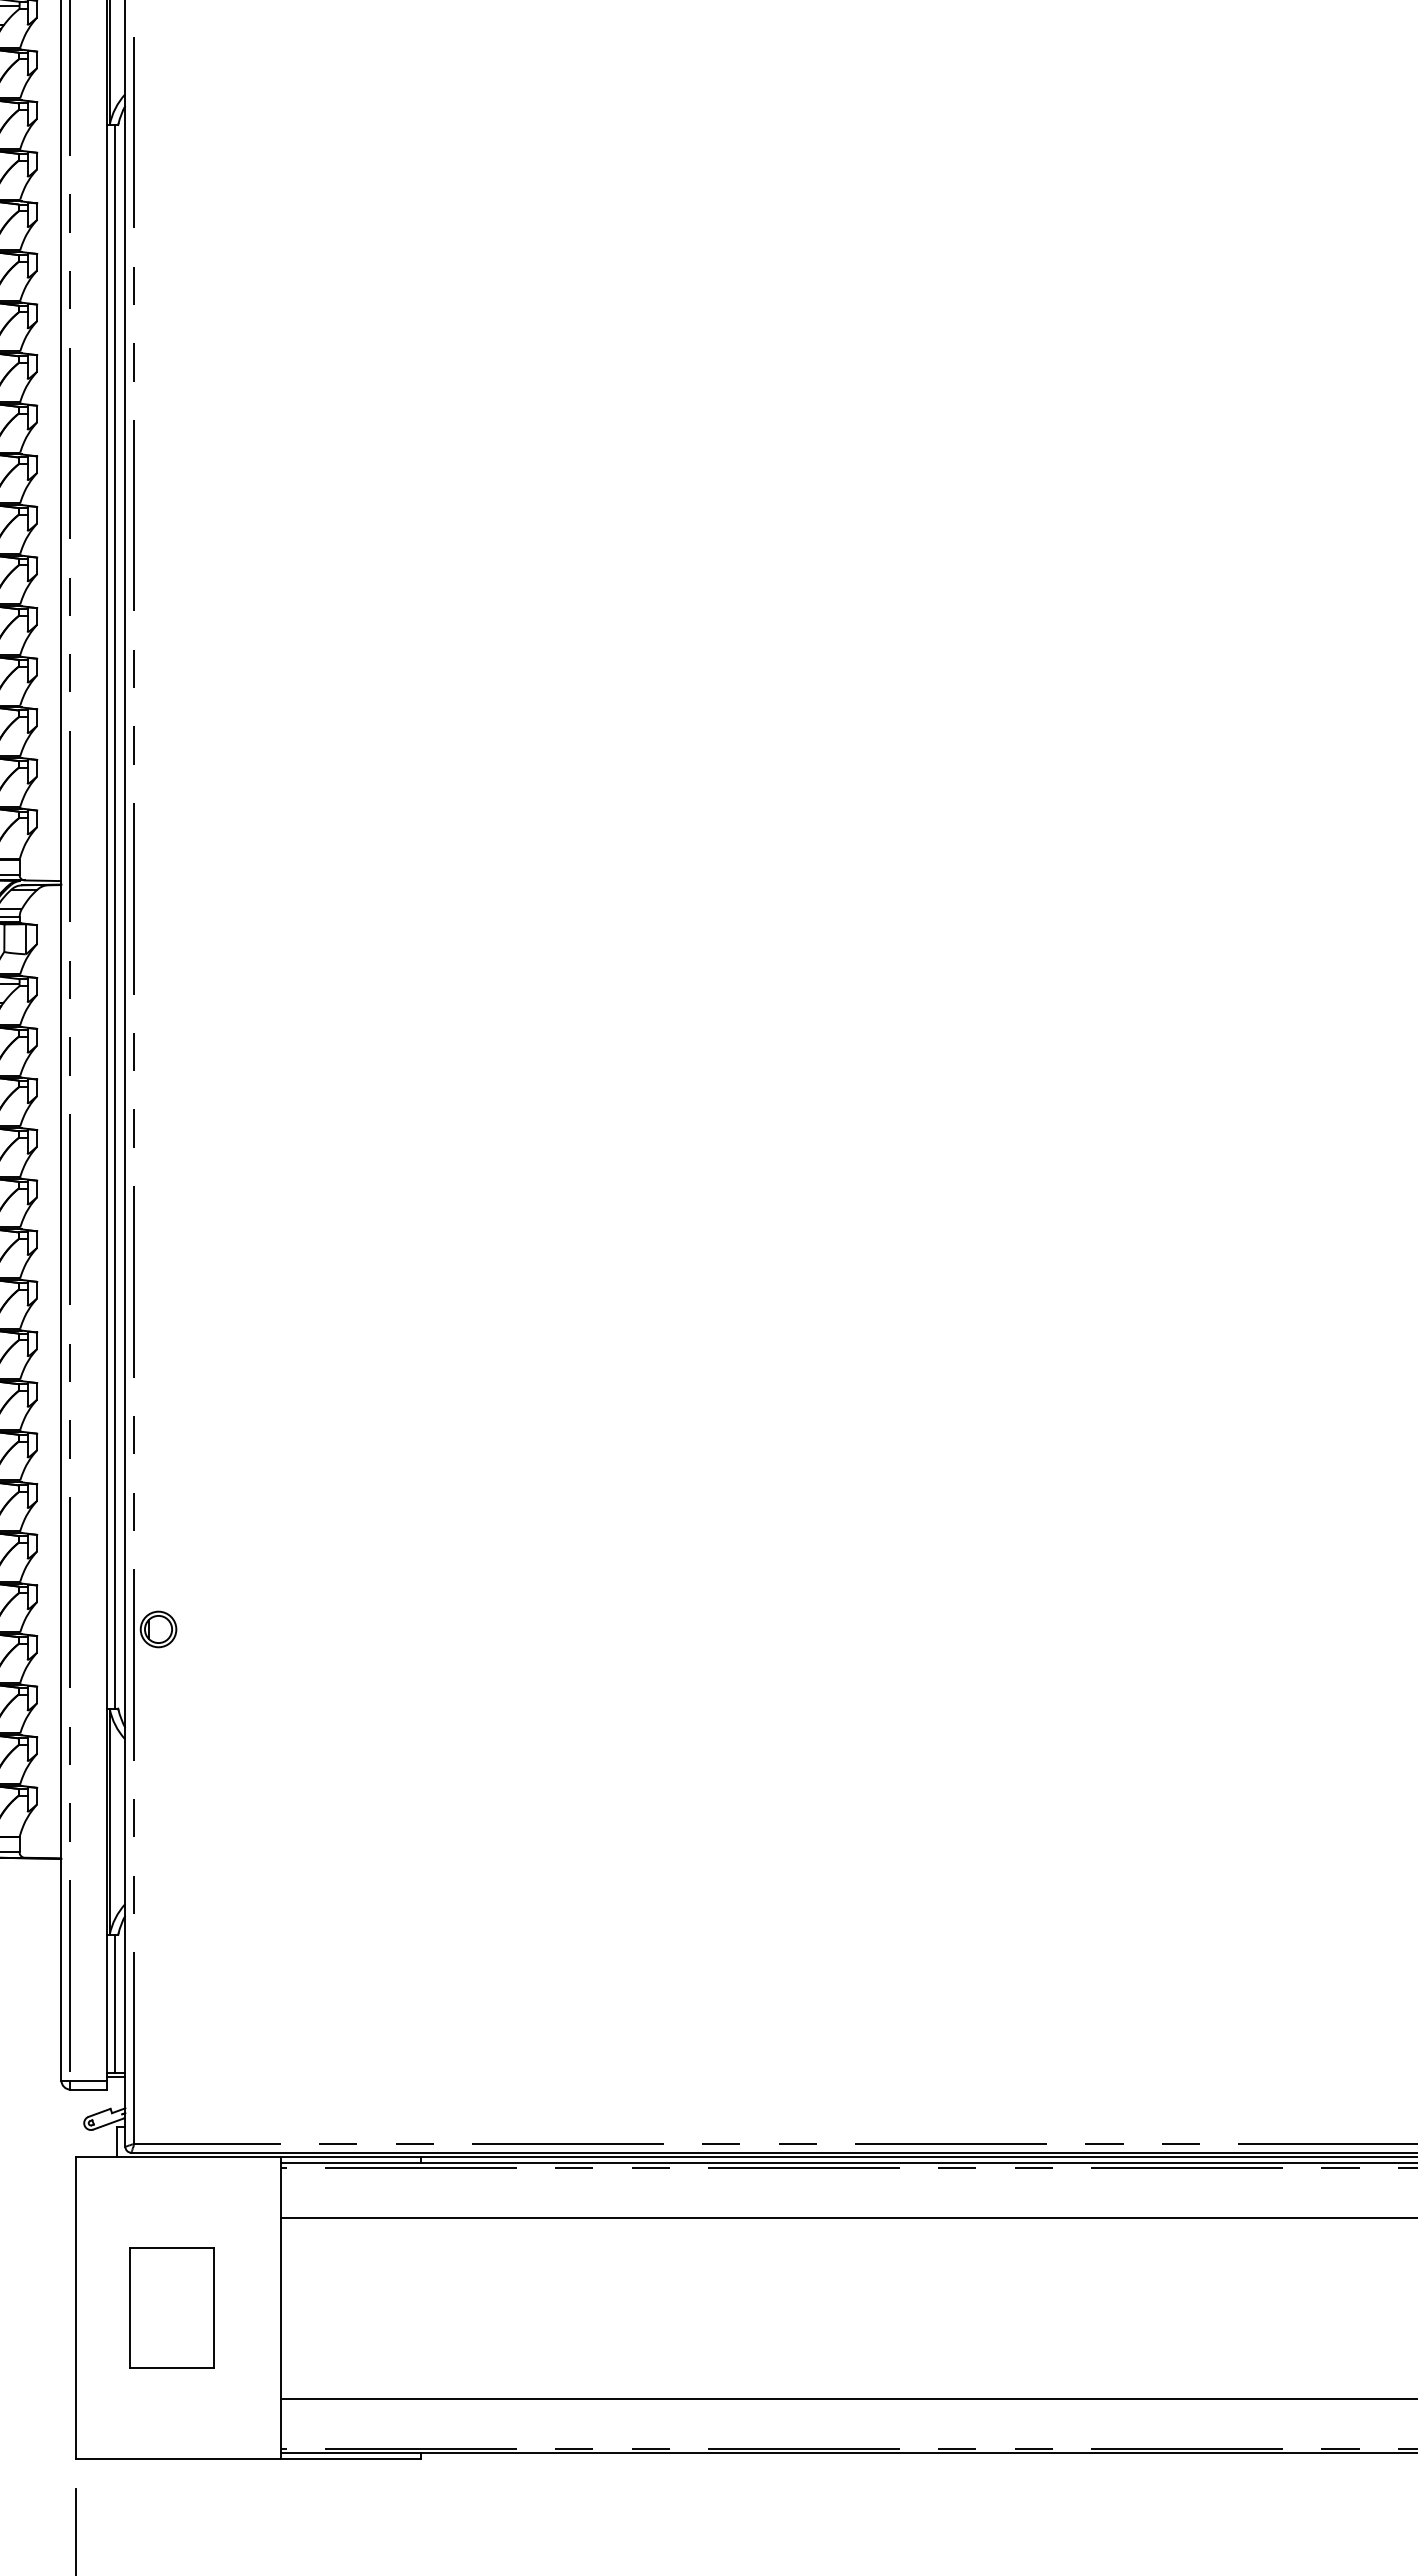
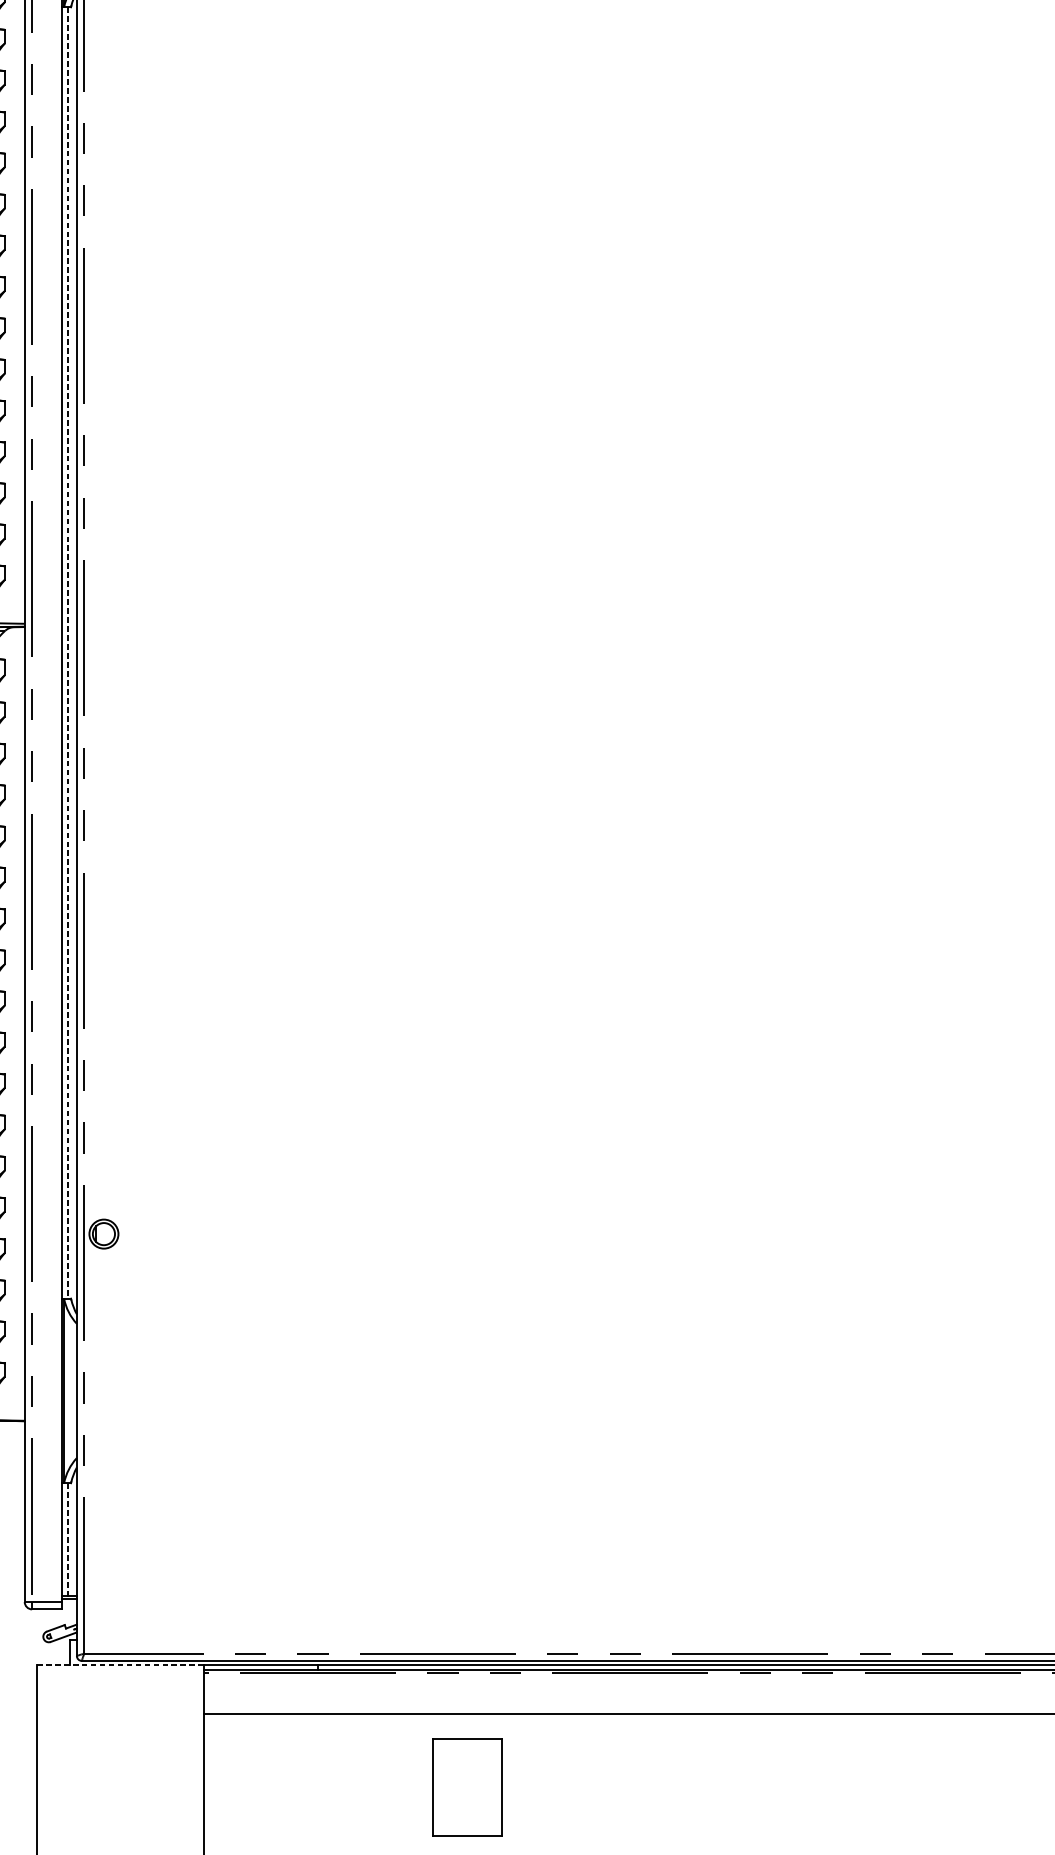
line: (114, 916) -> (68, 652), solid -> dashed
line: (114, 2003) -> (68, 1539), solid -> dashed
line: (178, 2157) -> (120, 1664), solid -> dashed
part: (171, 2307) -> (466, 1787), moved

